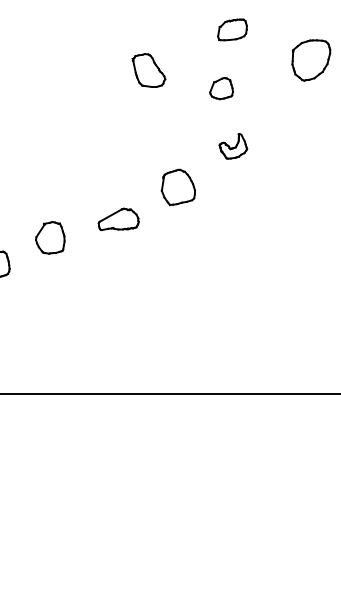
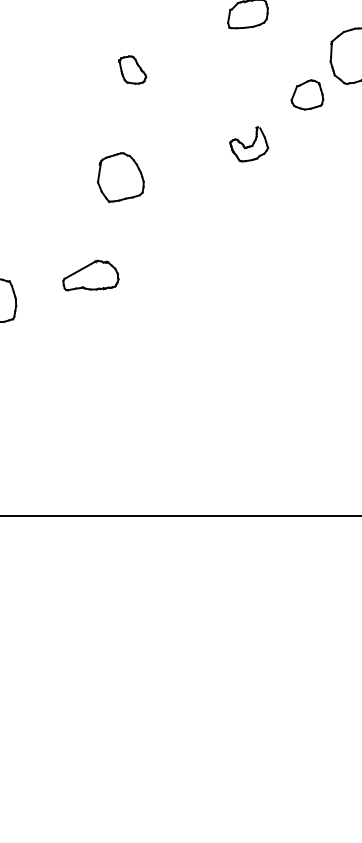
part: (148, 70) -> (131, 69), size x0.6
part: (221, 88) -> (307, 94), moved
part: (233, 146) -> (249, 144), moved
part: (177, 187) -> (119, 177), moved

